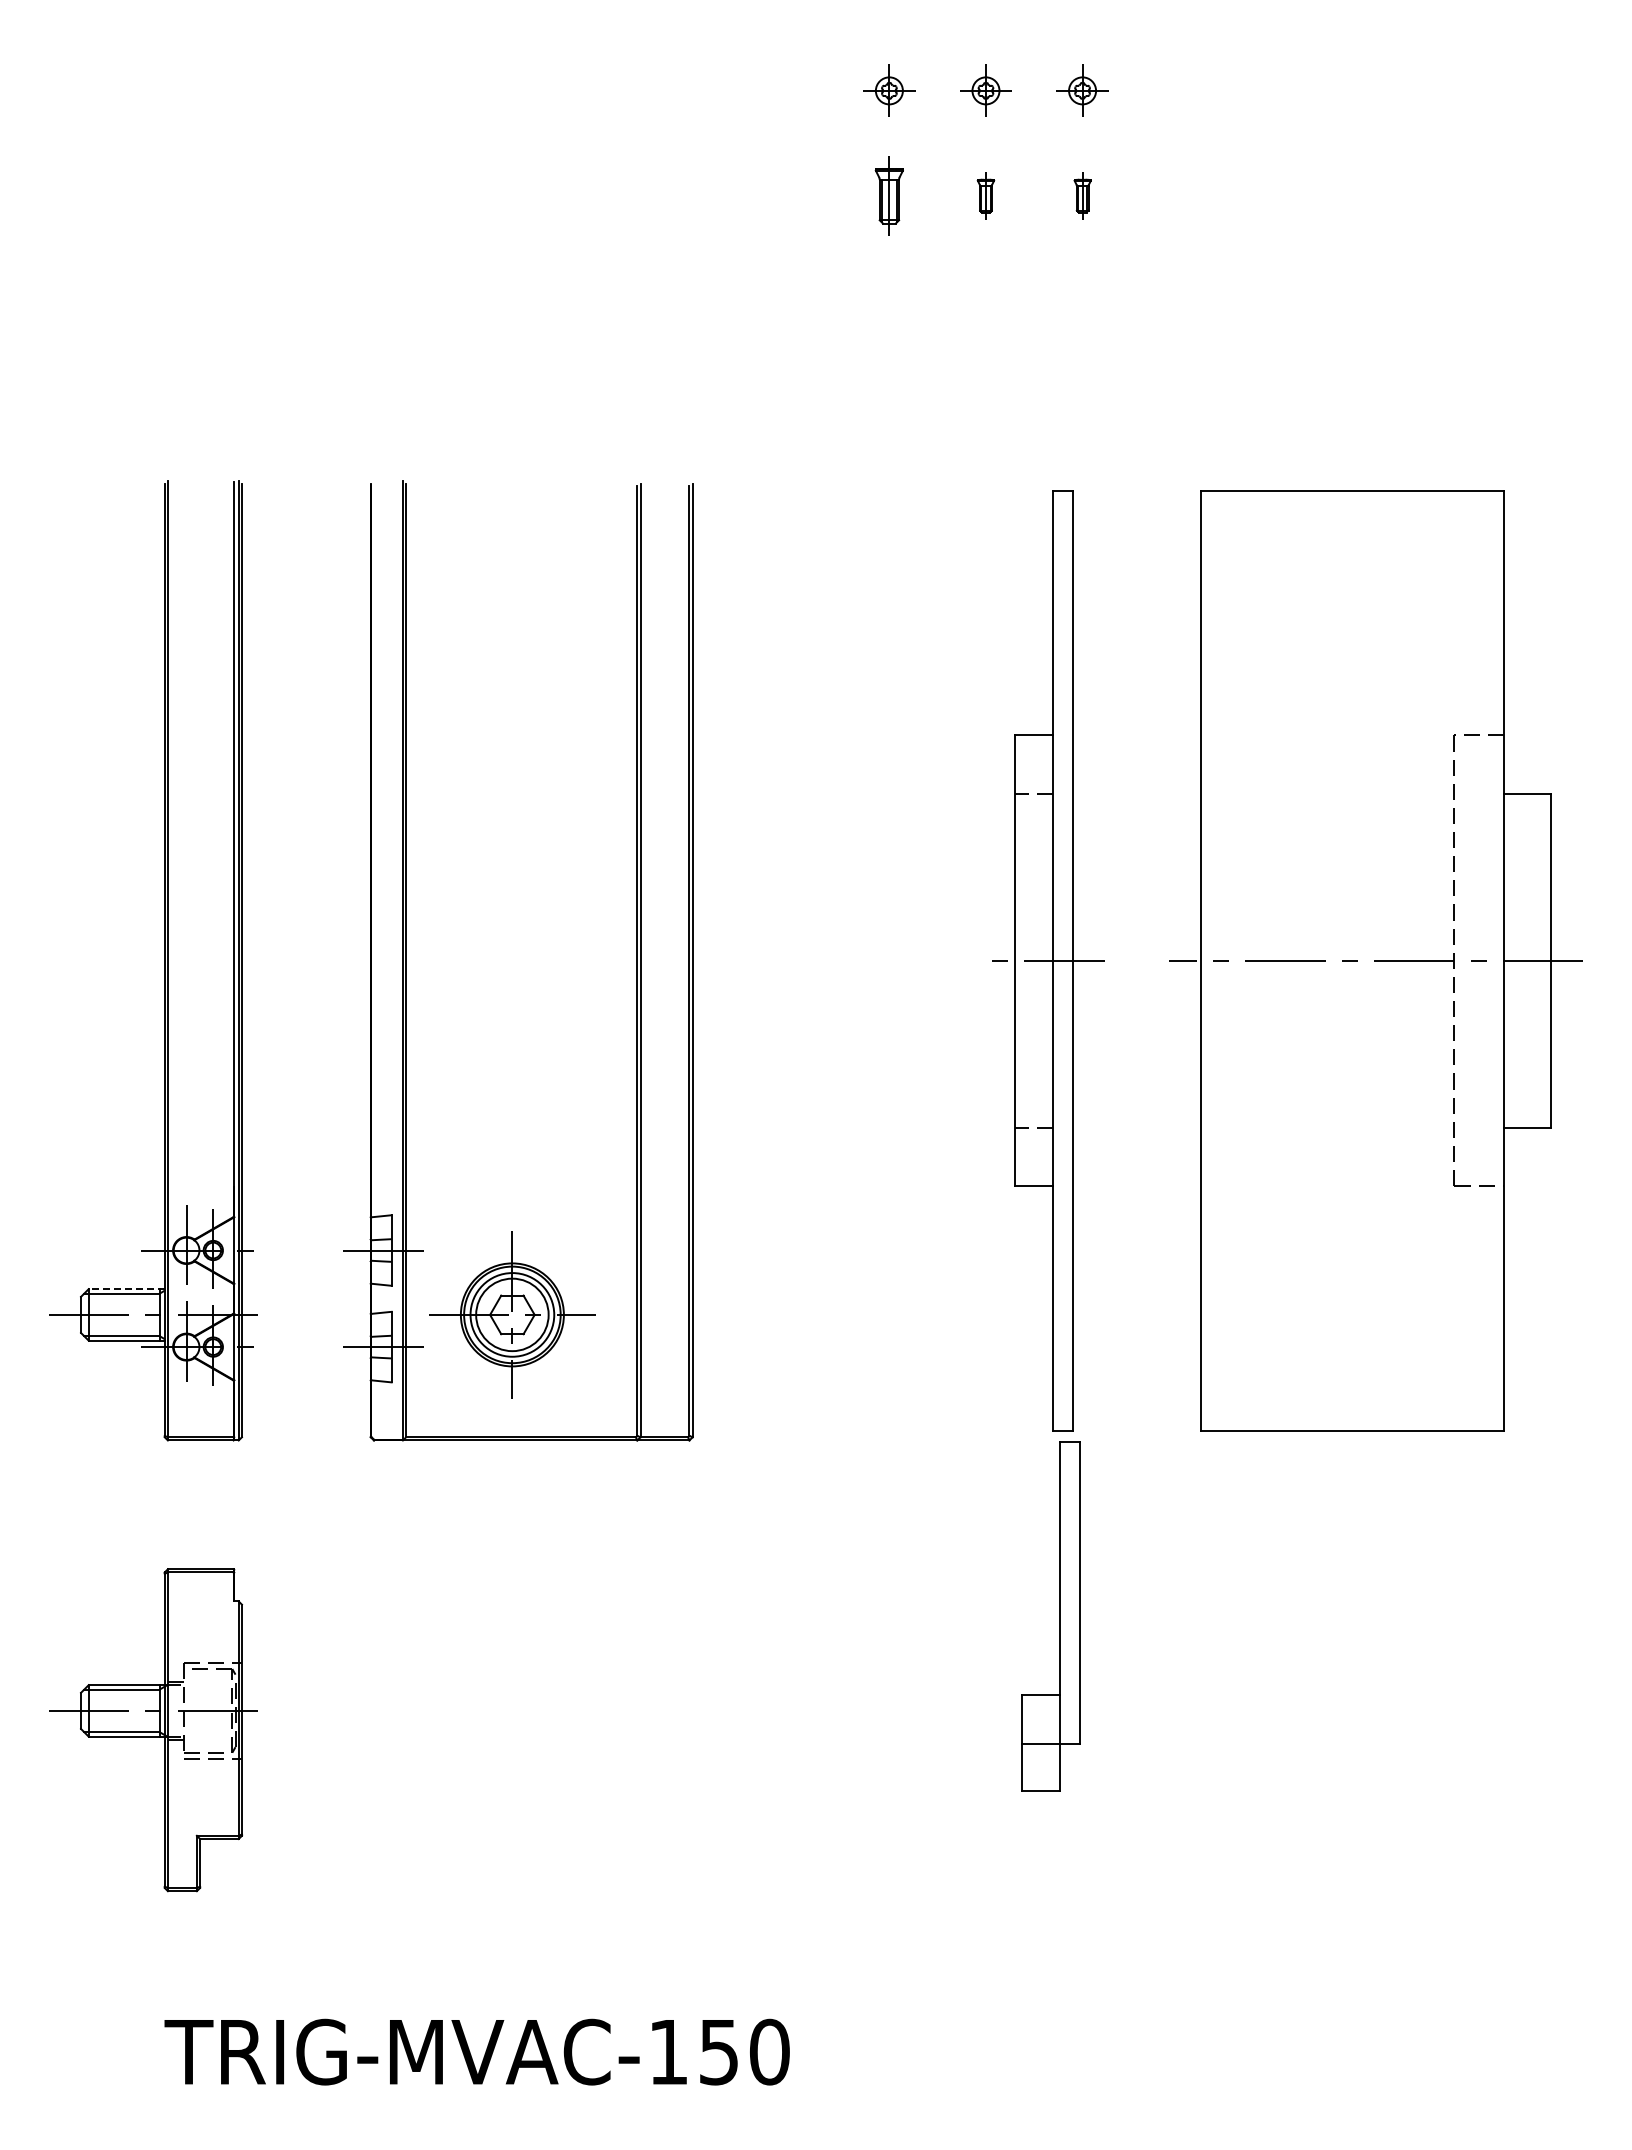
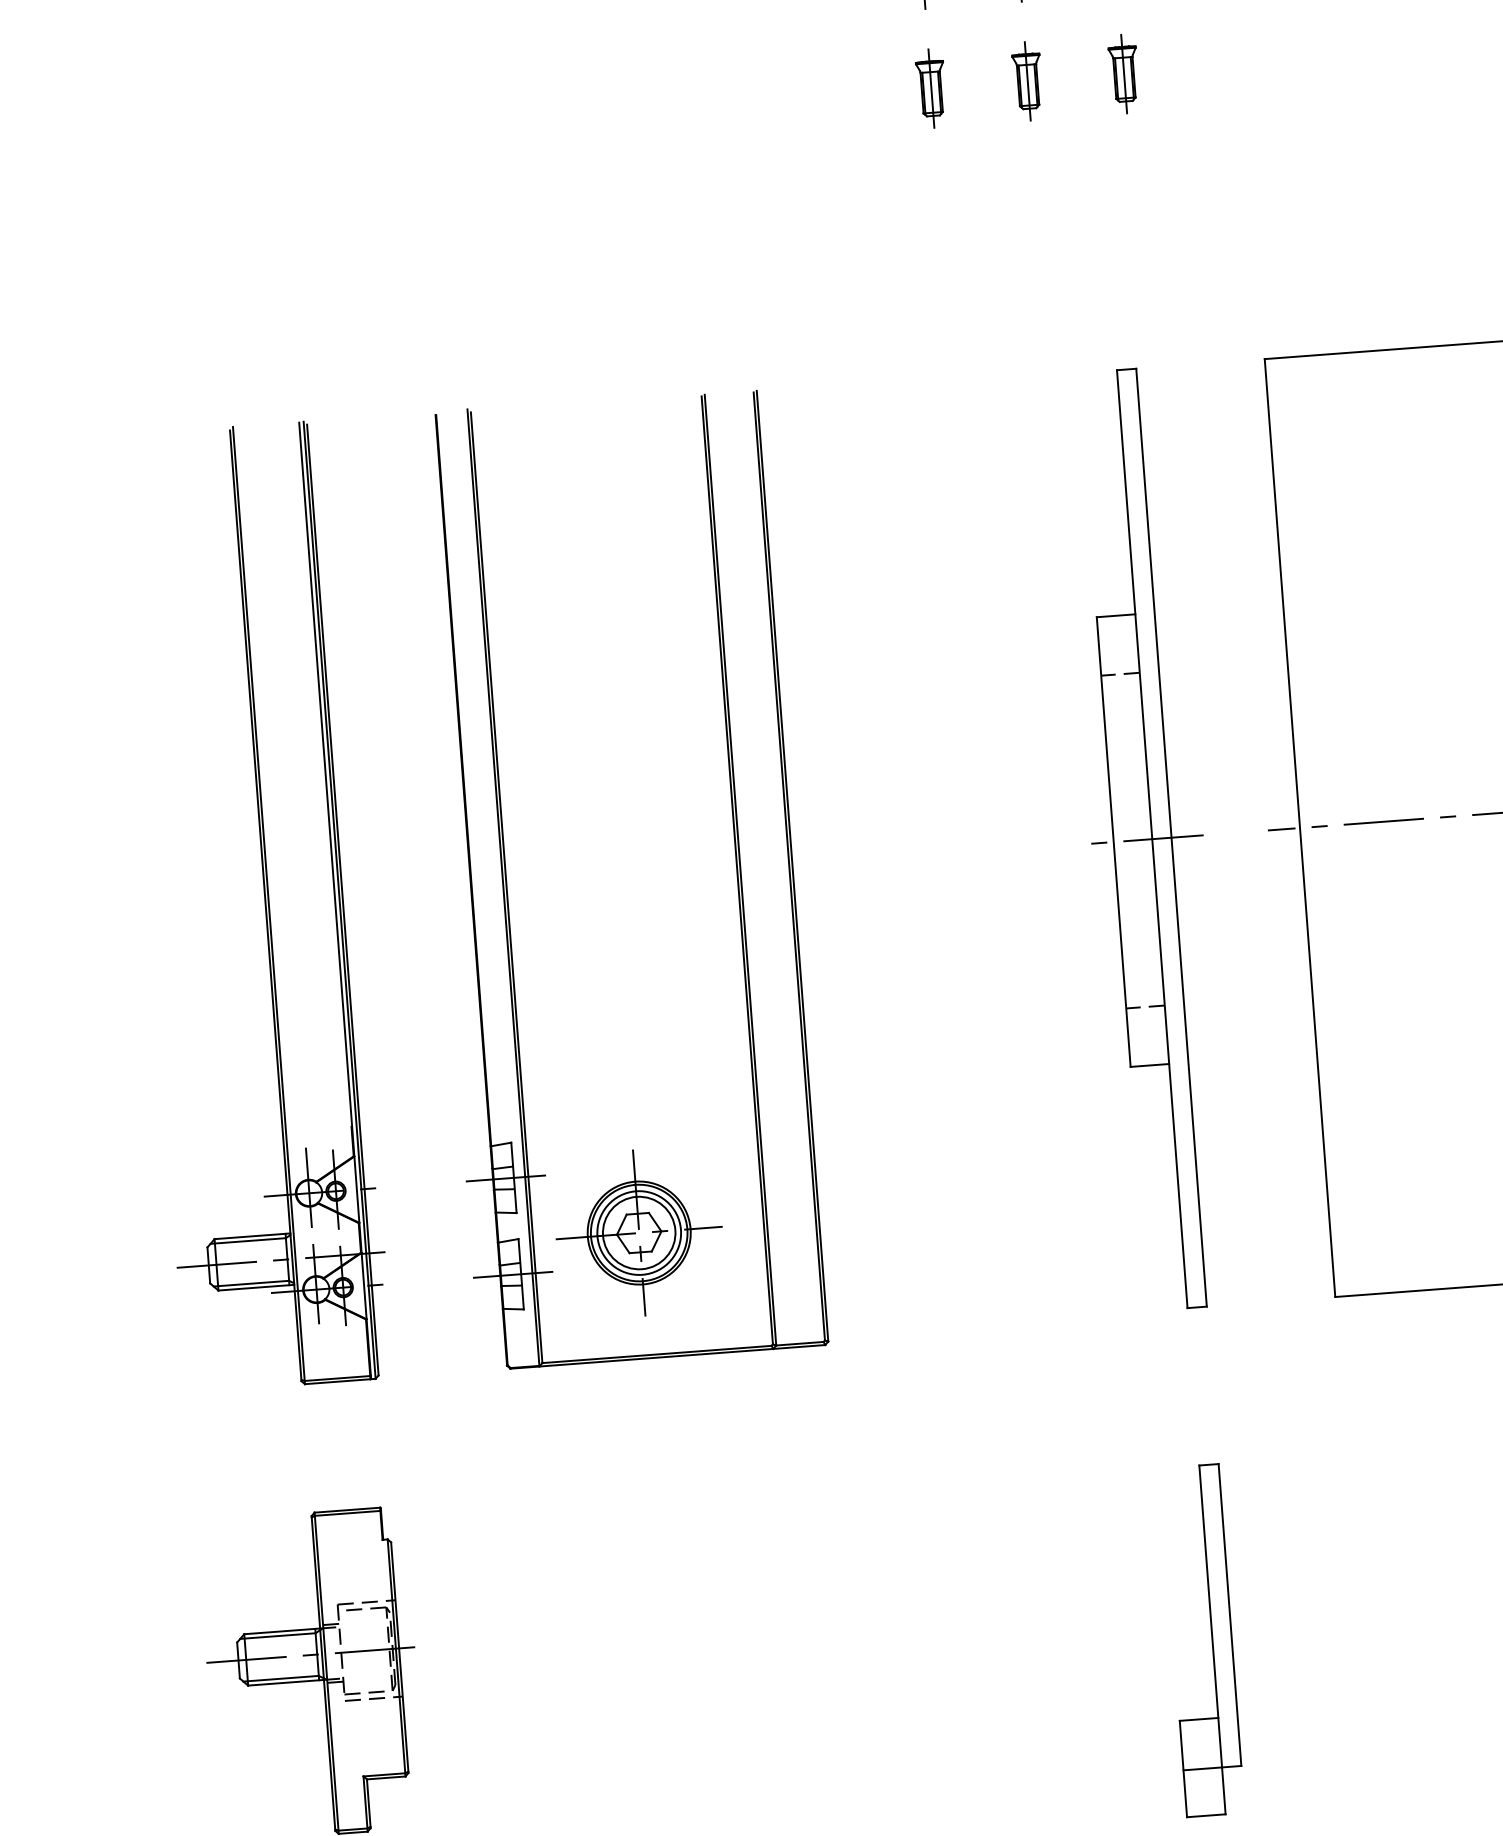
part: (985, 195) -> (1027, 80), size x1.67
part: (1082, 195) -> (1124, 73), size x1.67
line: (126, 1289) -> (252, 1236), dashed -> solid
part: (1059, 1616) -> (1211, 1640), moved

